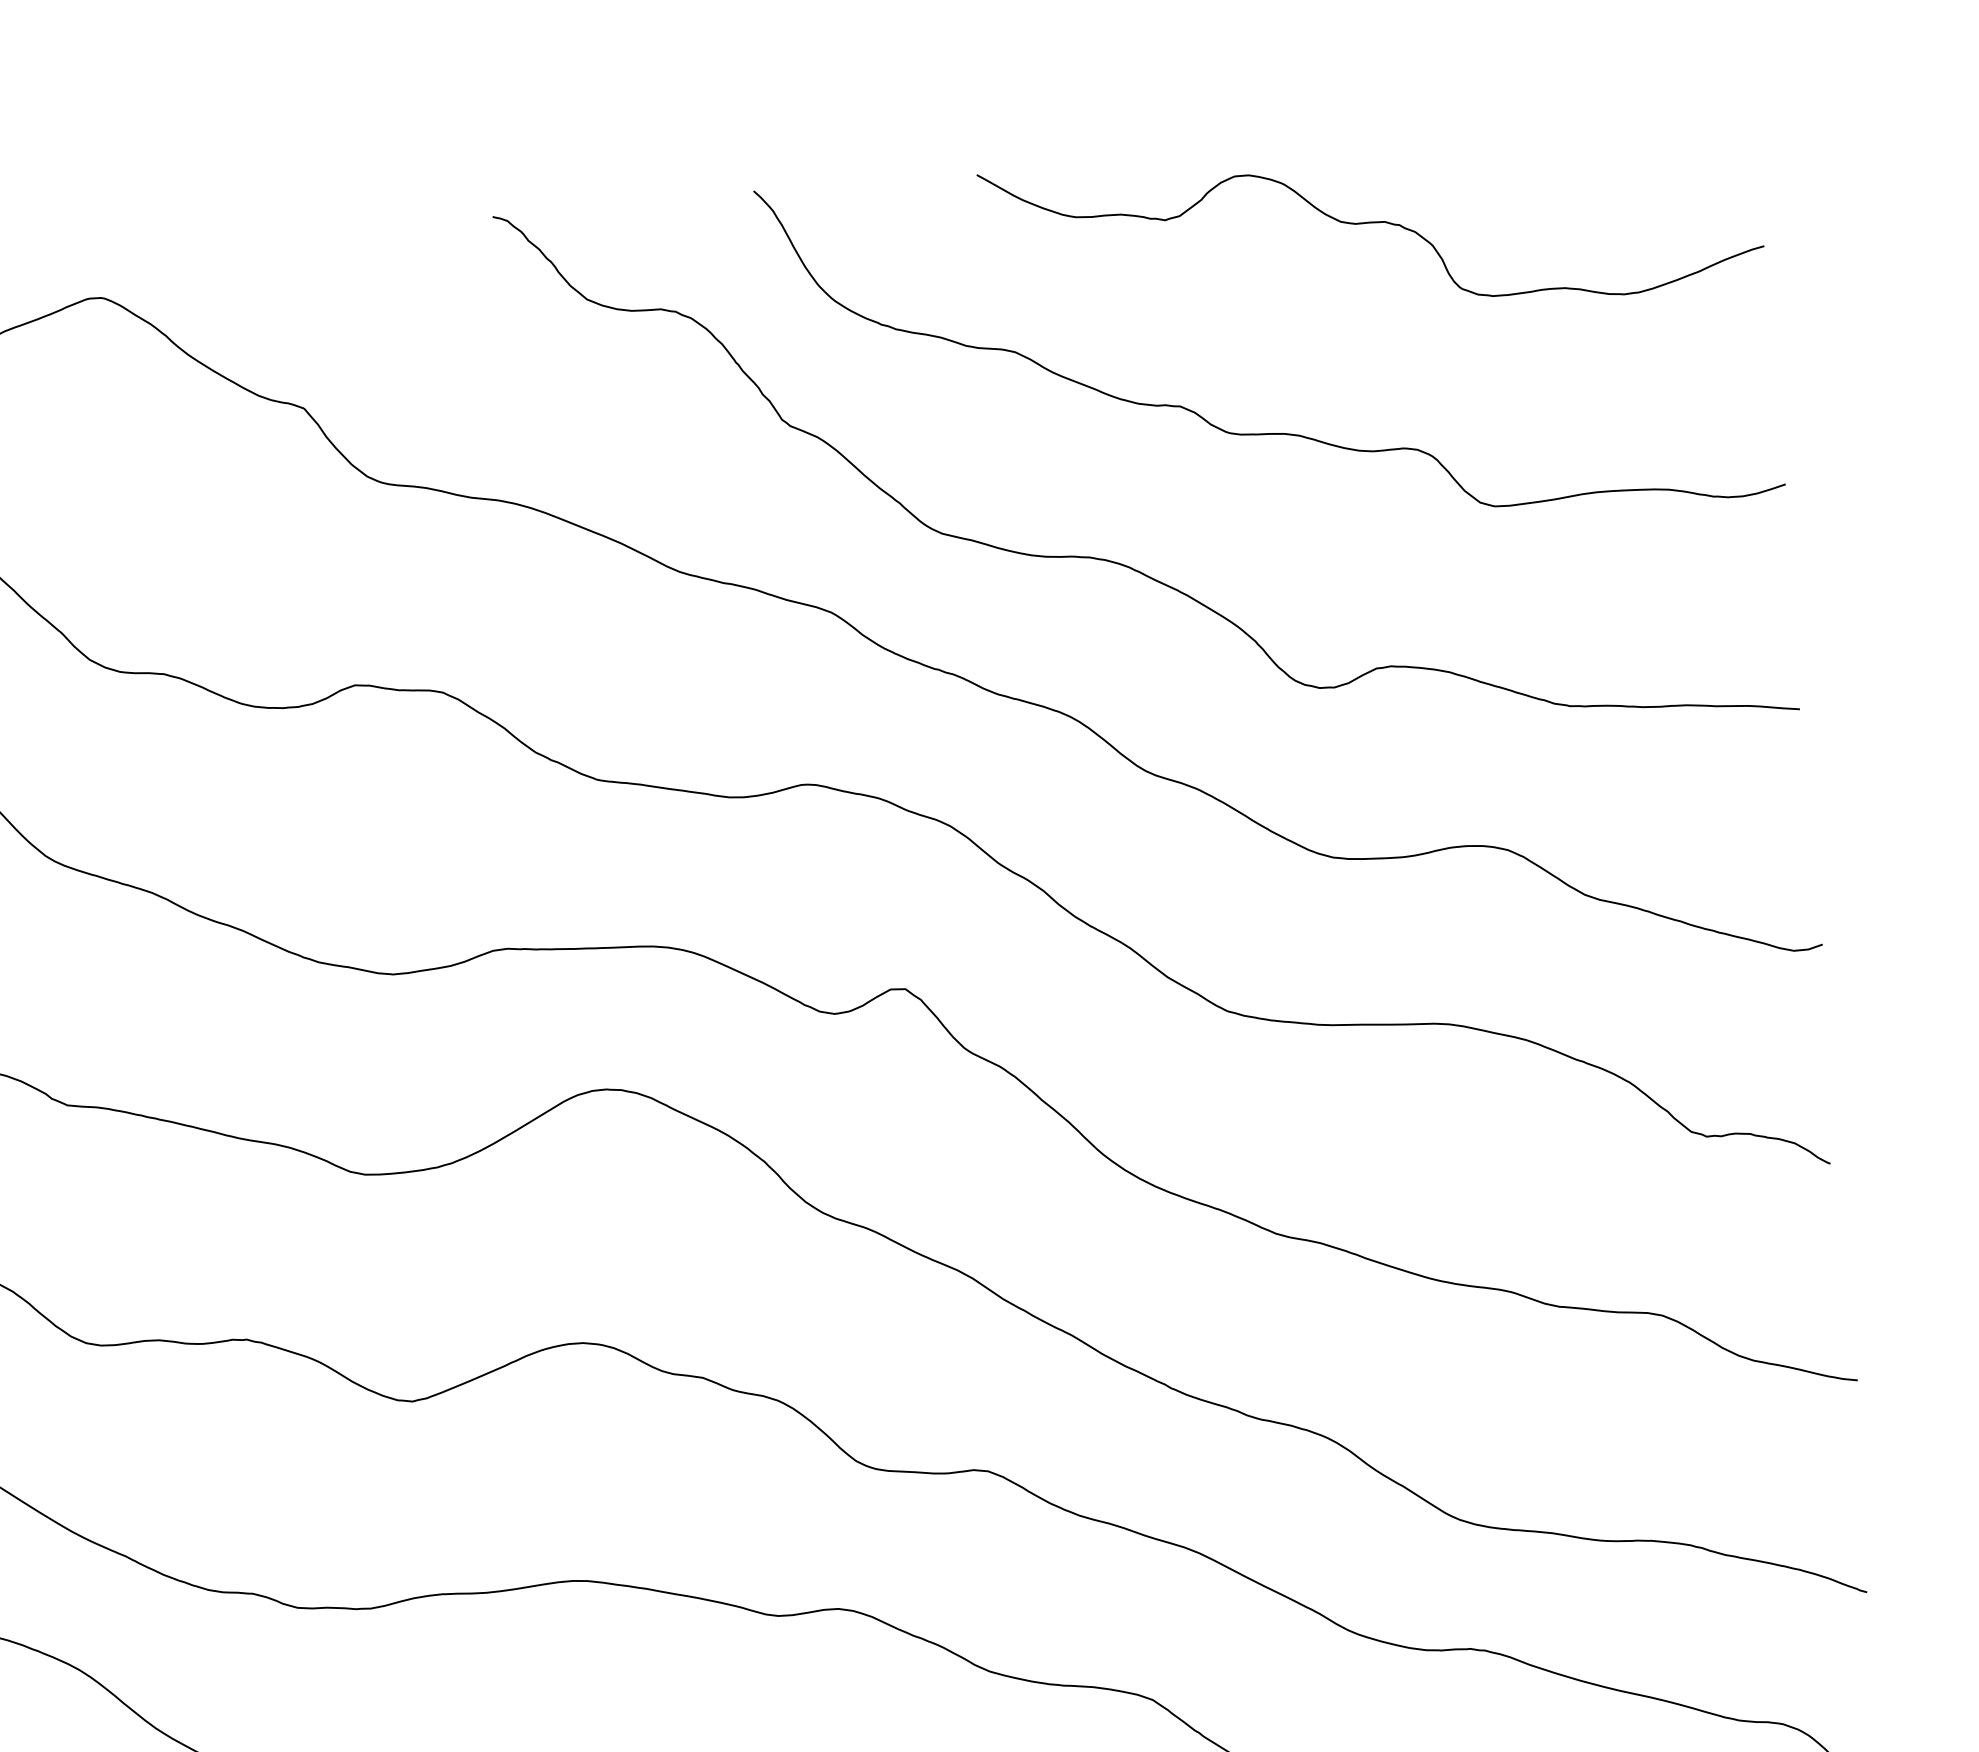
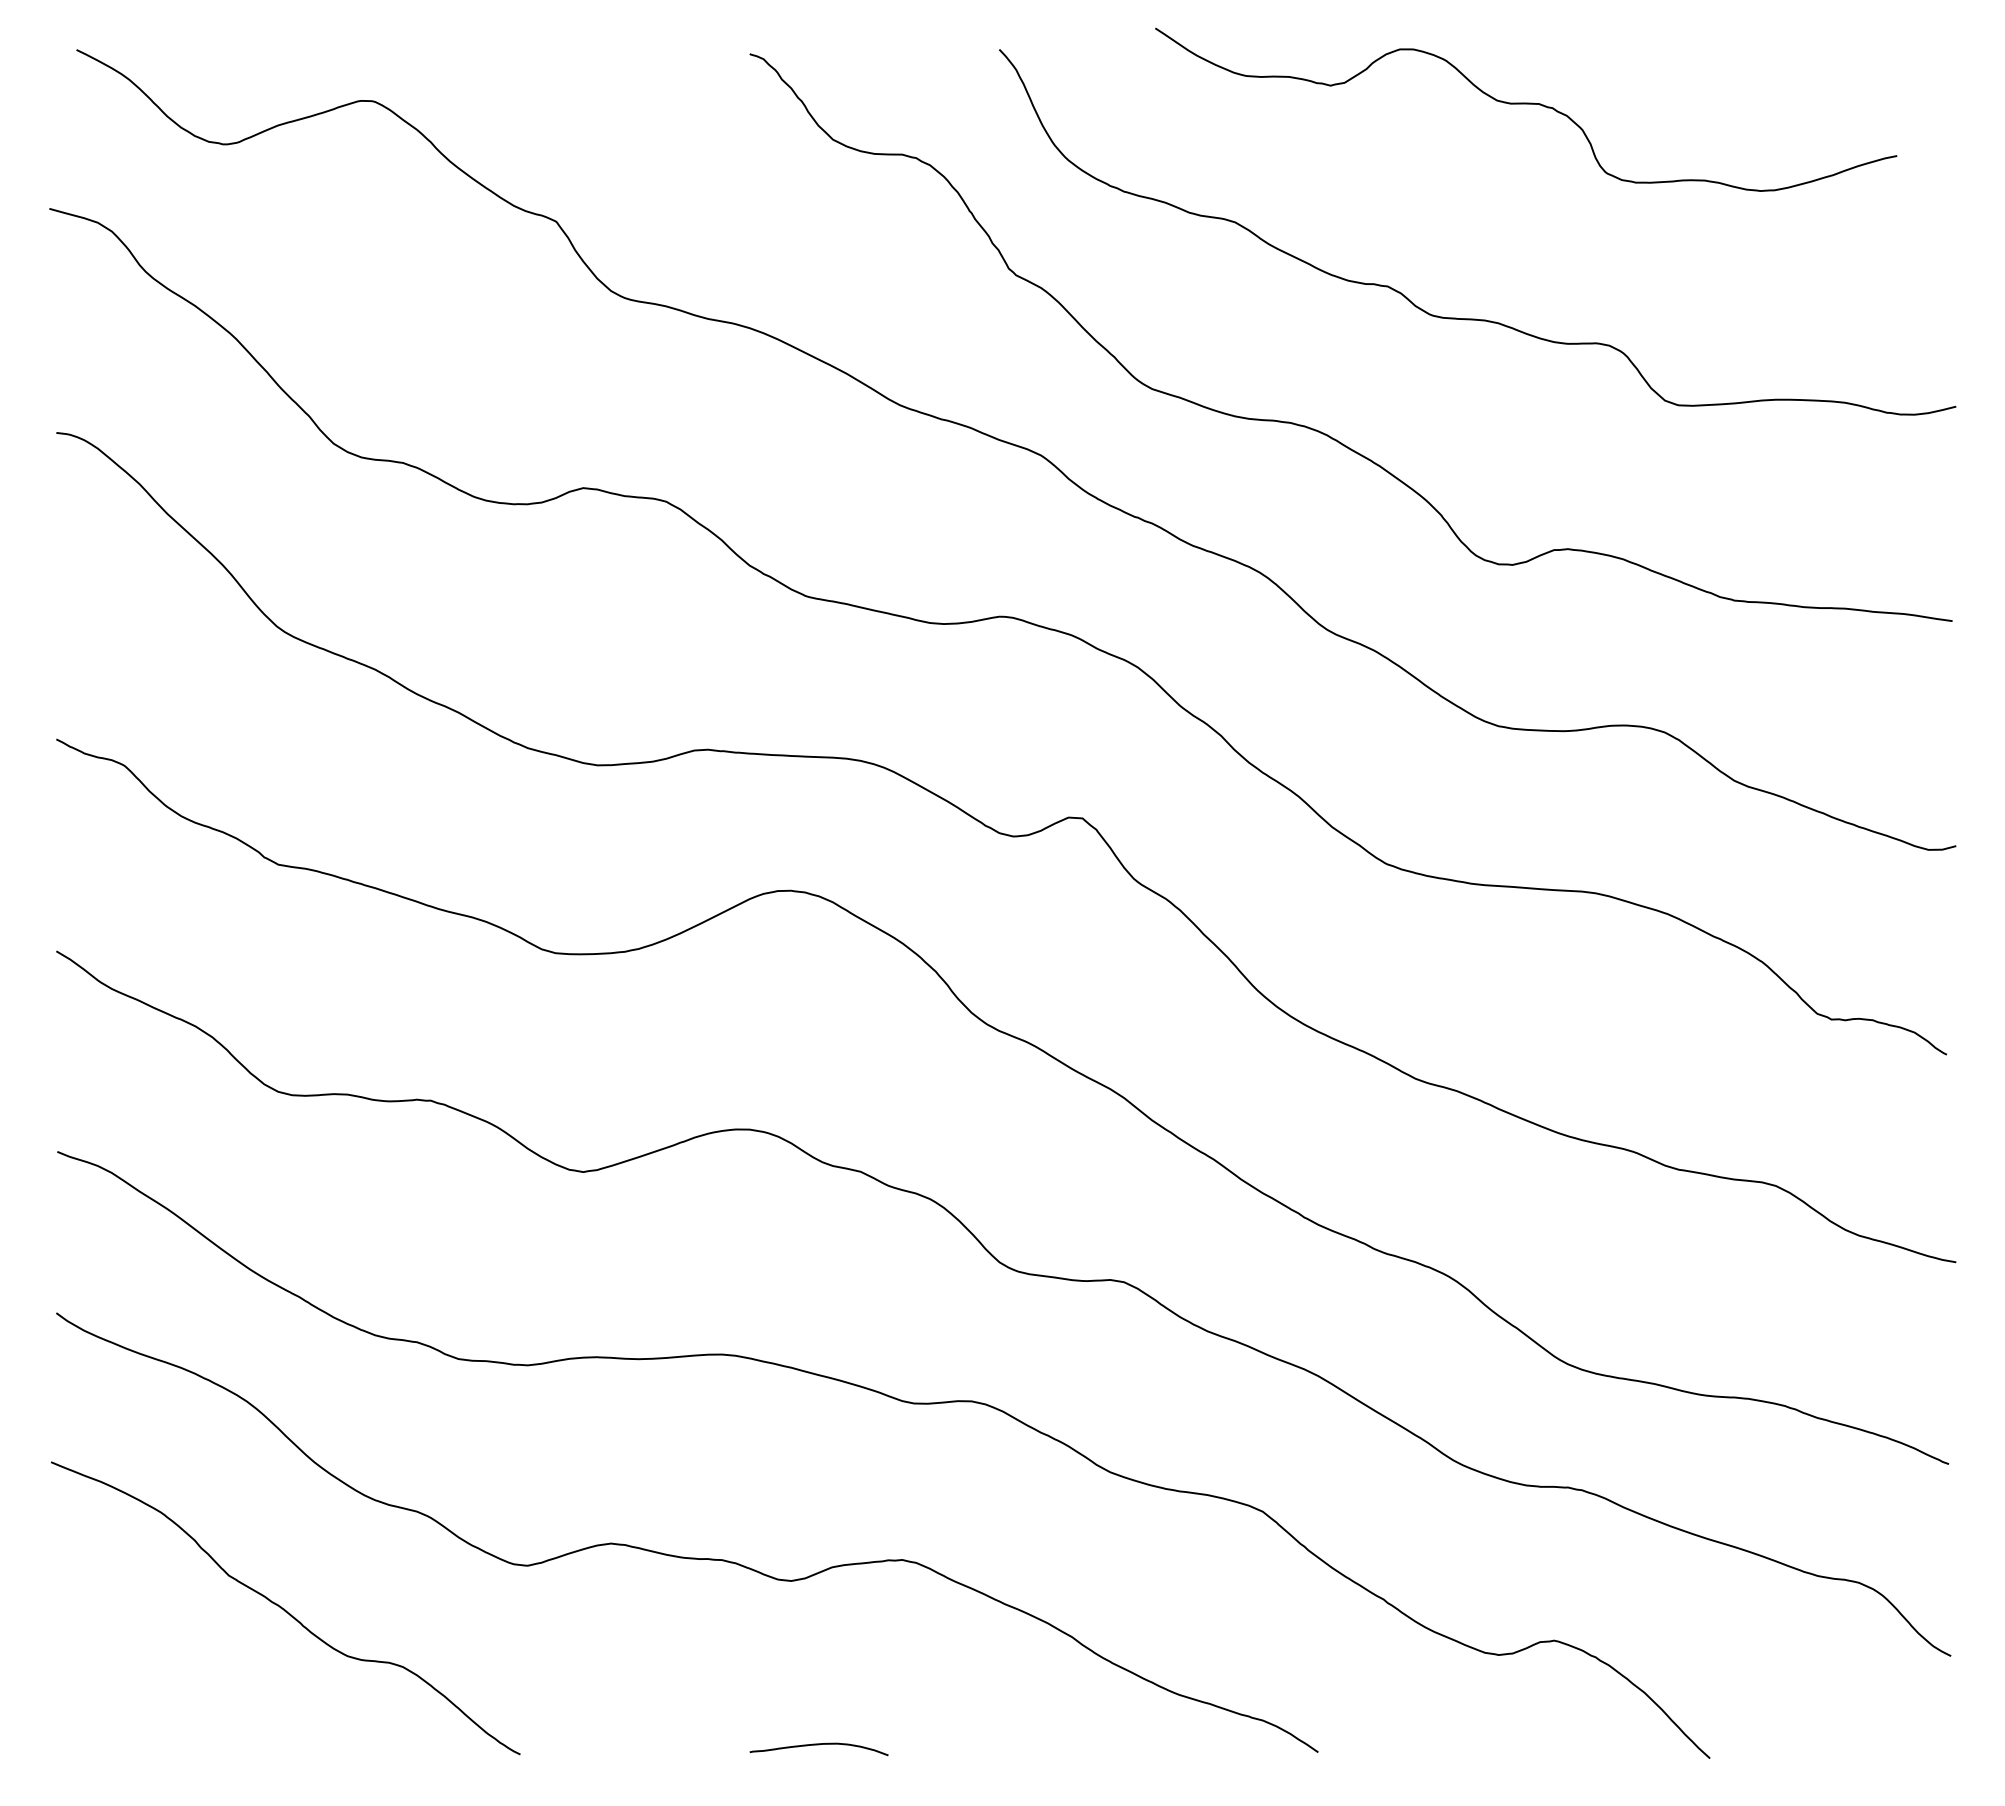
curve: (1371, 223) -> (1526, 104), moved

